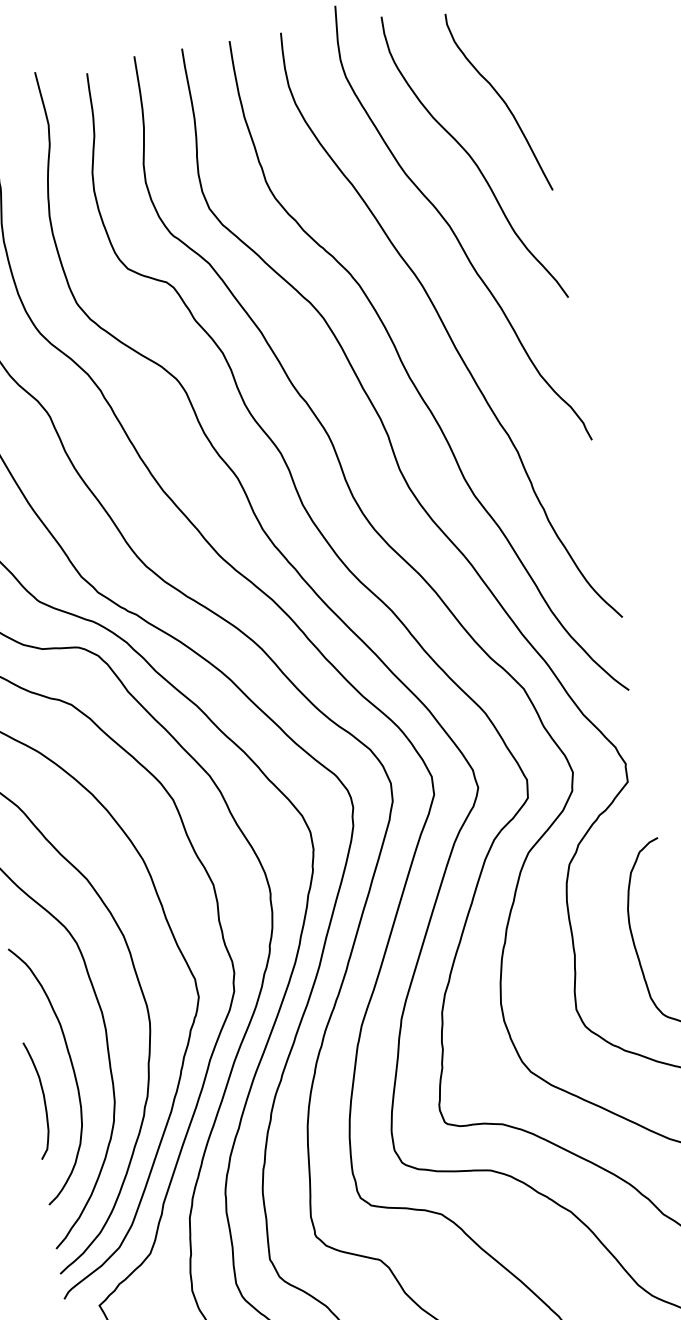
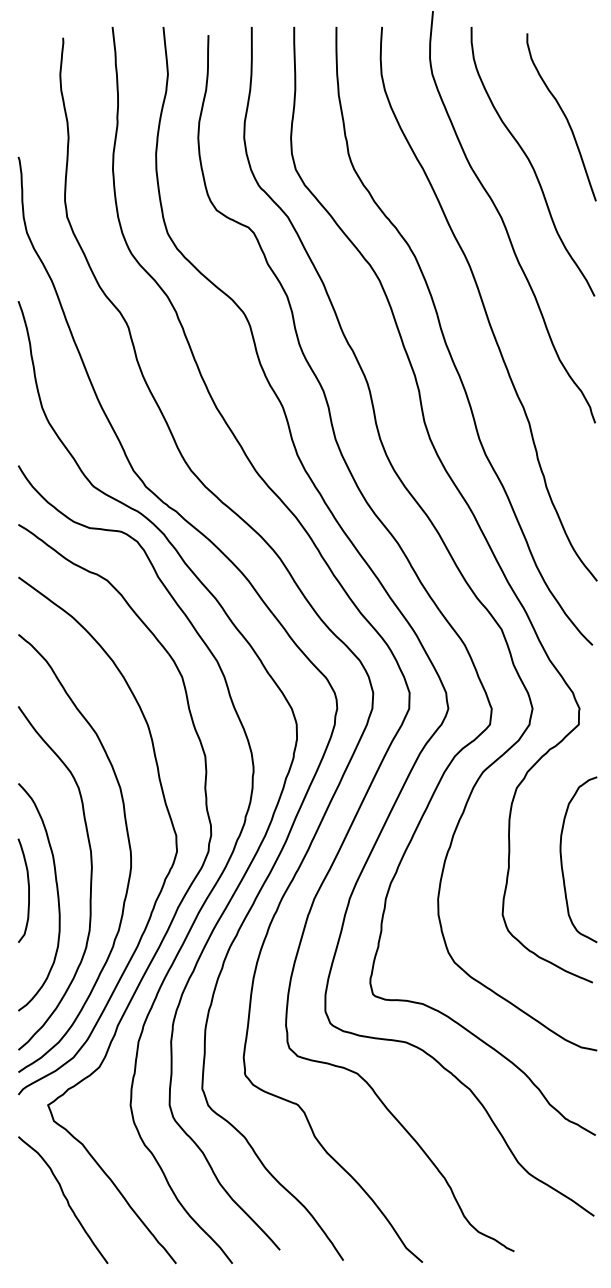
curve: (43, 1099) -> (28, 890), moved

